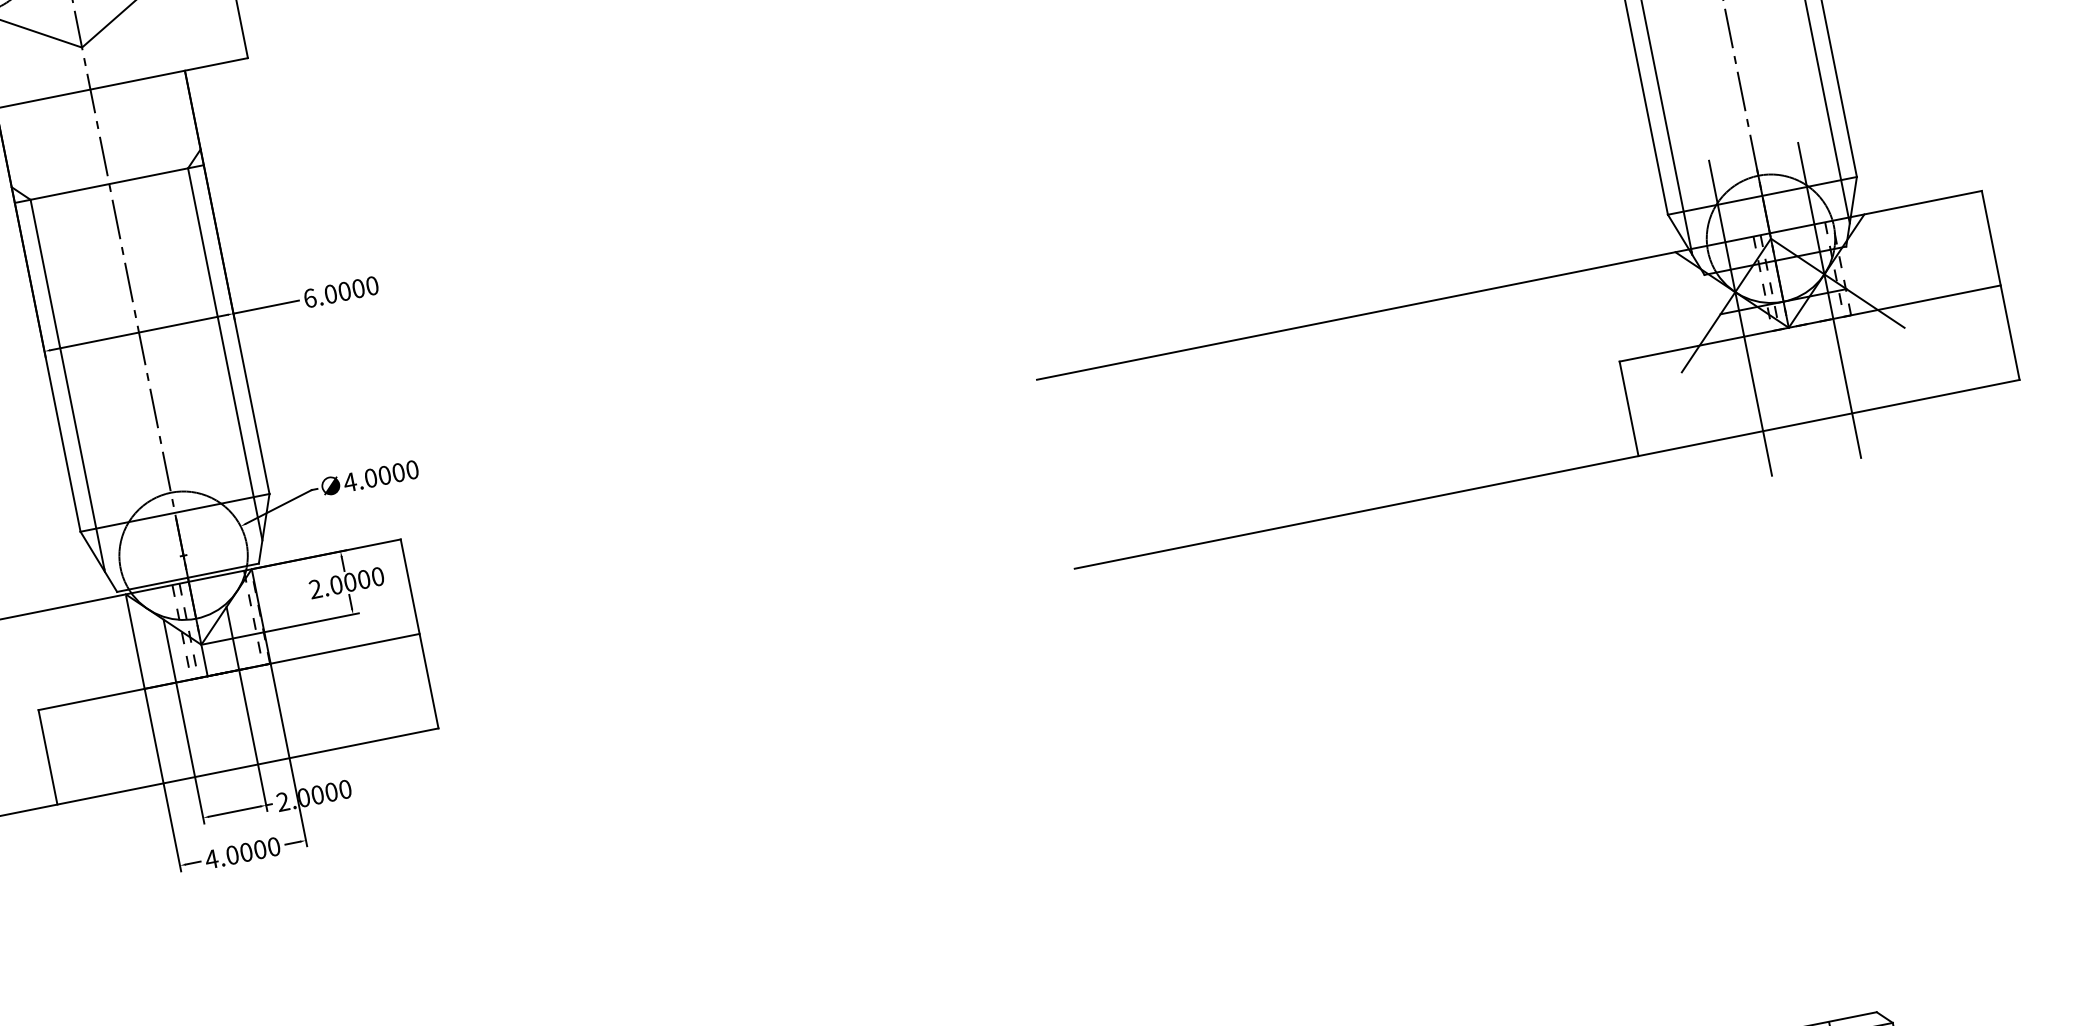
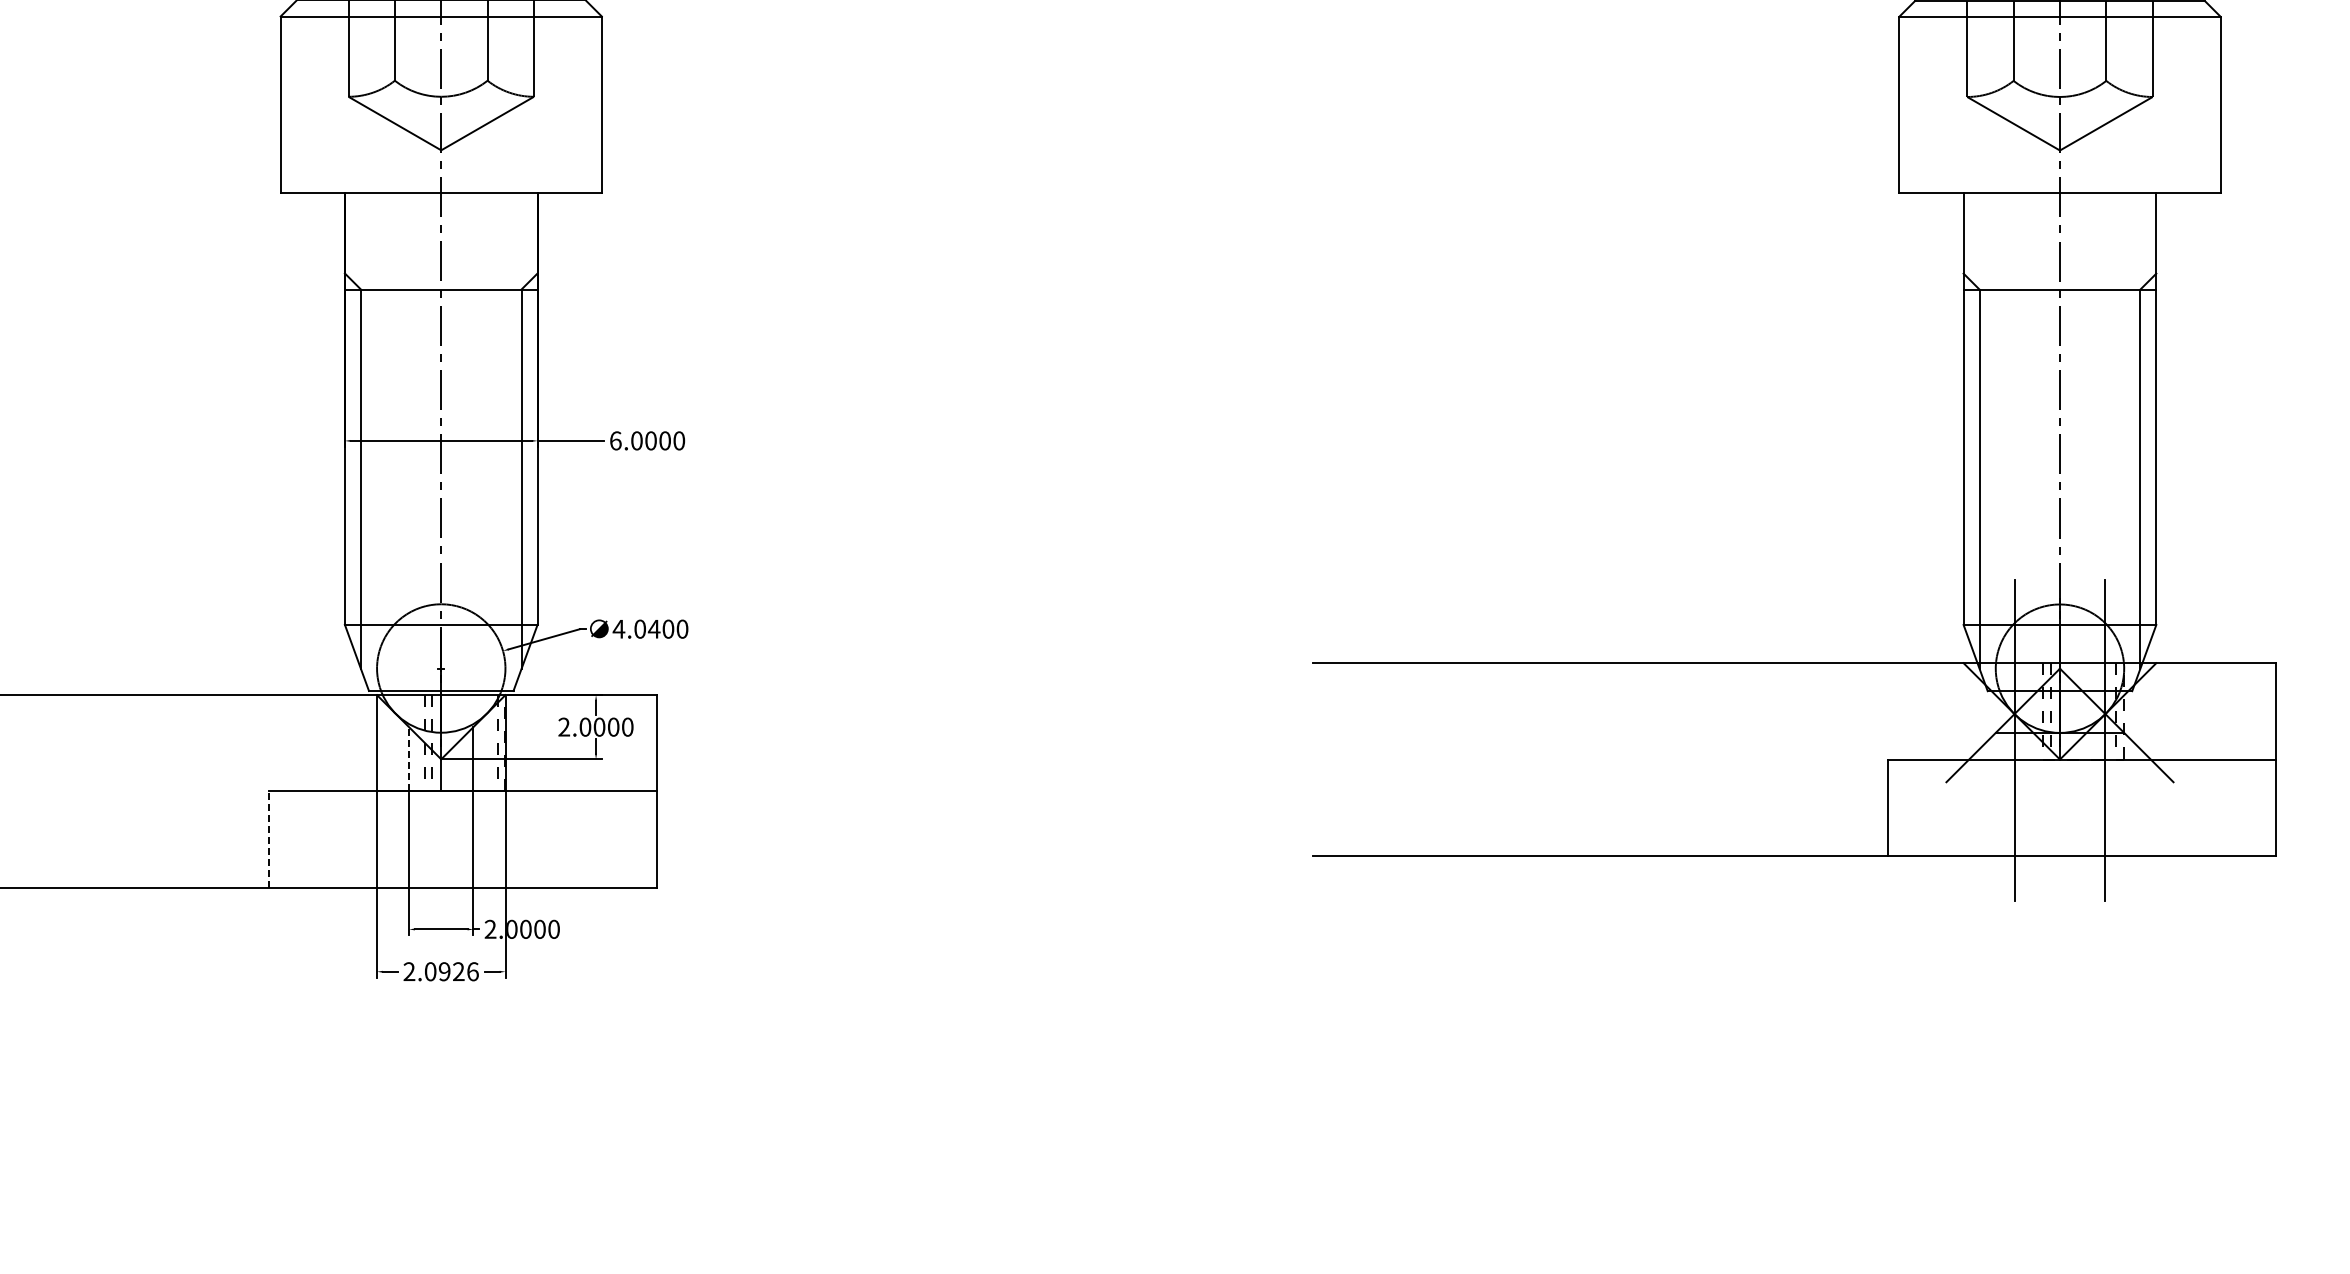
text: (383, 474) -> (653, 628), 4.0000 -> 4.0400
line: (170, 650) -> (409, 758), solid -> dashed
line: (47, 757) -> (268, 839), solid -> dashed
text: (242, 852) -> (440, 971), 4.0000 -> 2.0926

